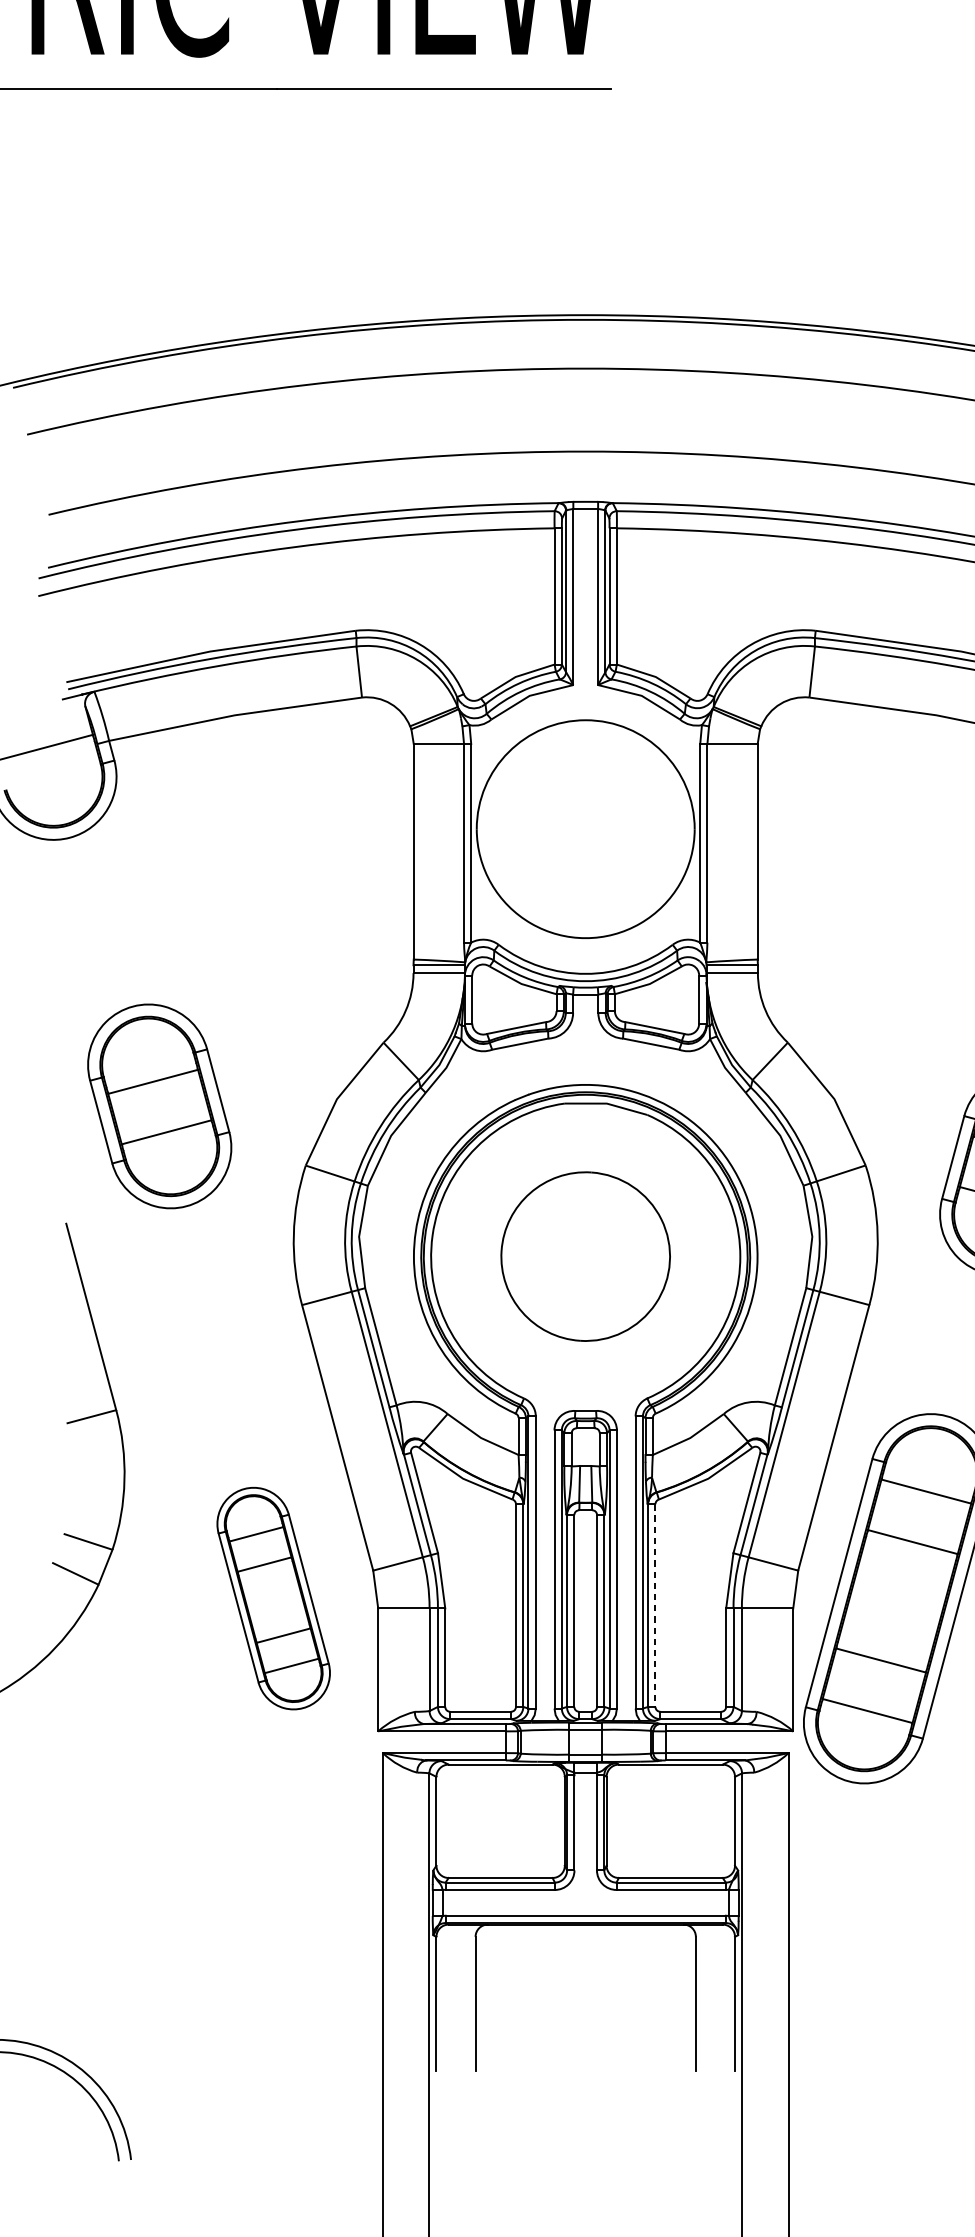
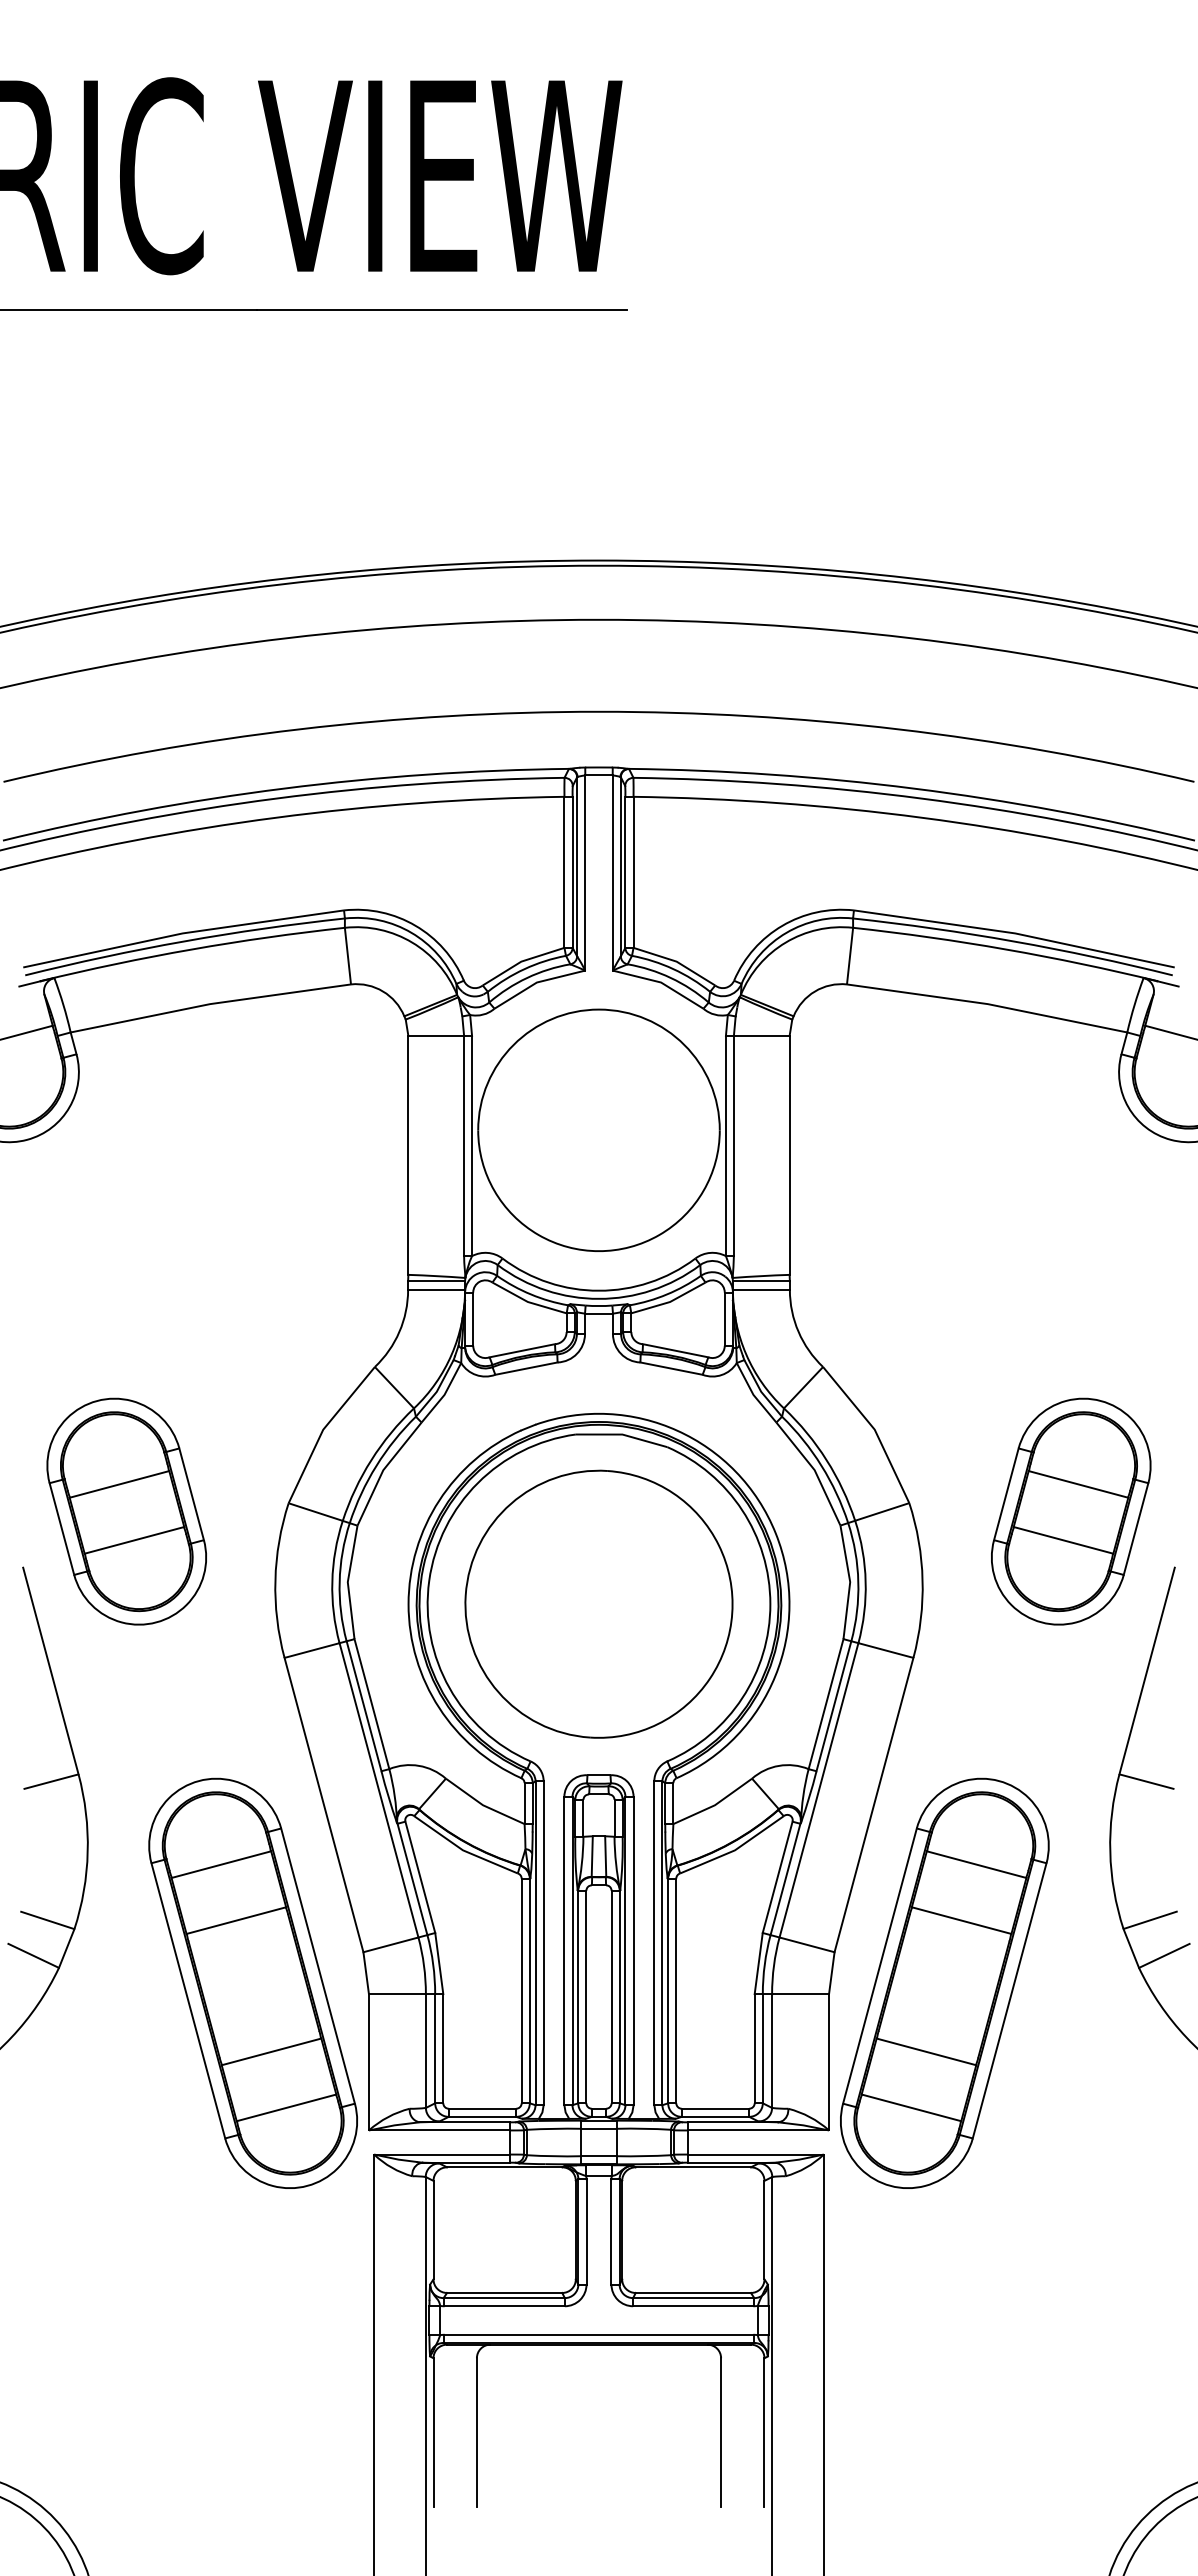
part: (159, 1106) -> (126, 1511), moved
part: (585, 1256) -> (598, 1603), size x1.43
part: (273, 1597) -> (252, 1982), size x1.67
line: (655, 1606) -> (676, 1991), dashed -> solid

